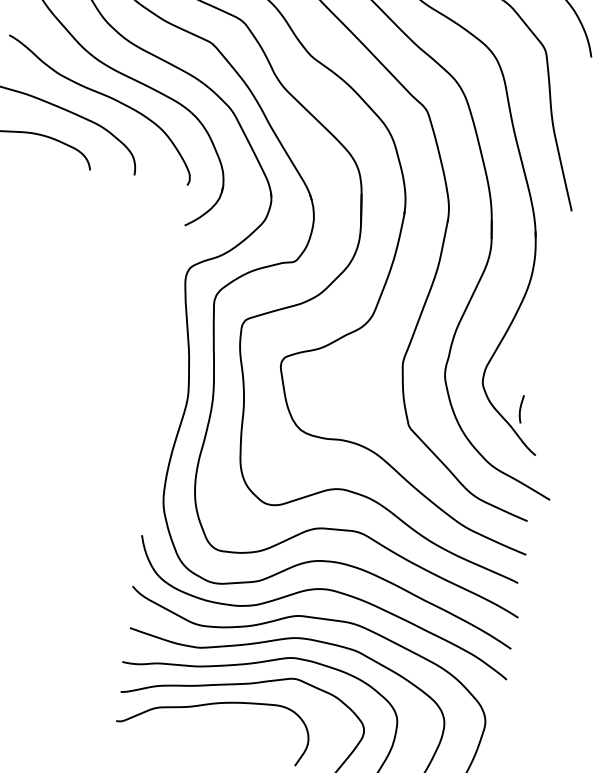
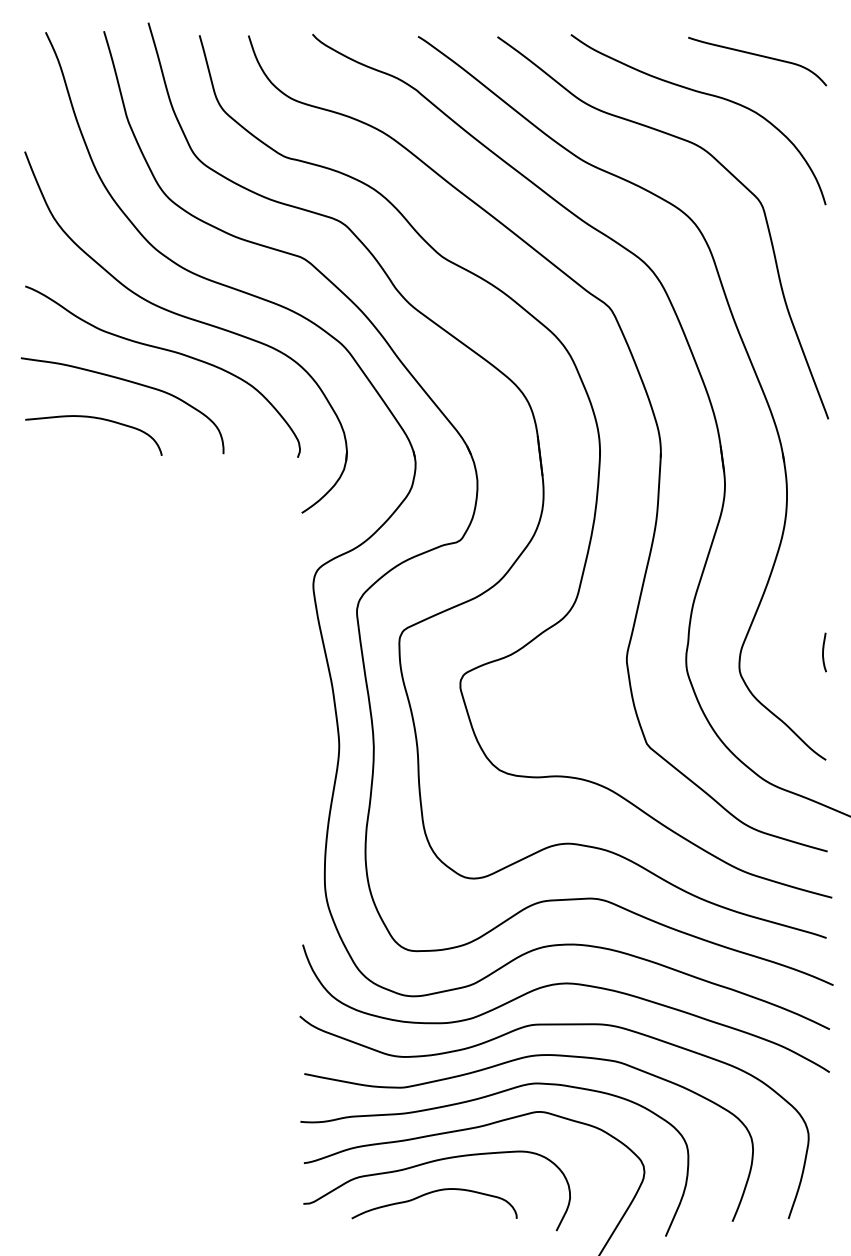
curve: (520, 409) -> (823, 652), moved
curve: (209, 726) -> (431, 1193), added

